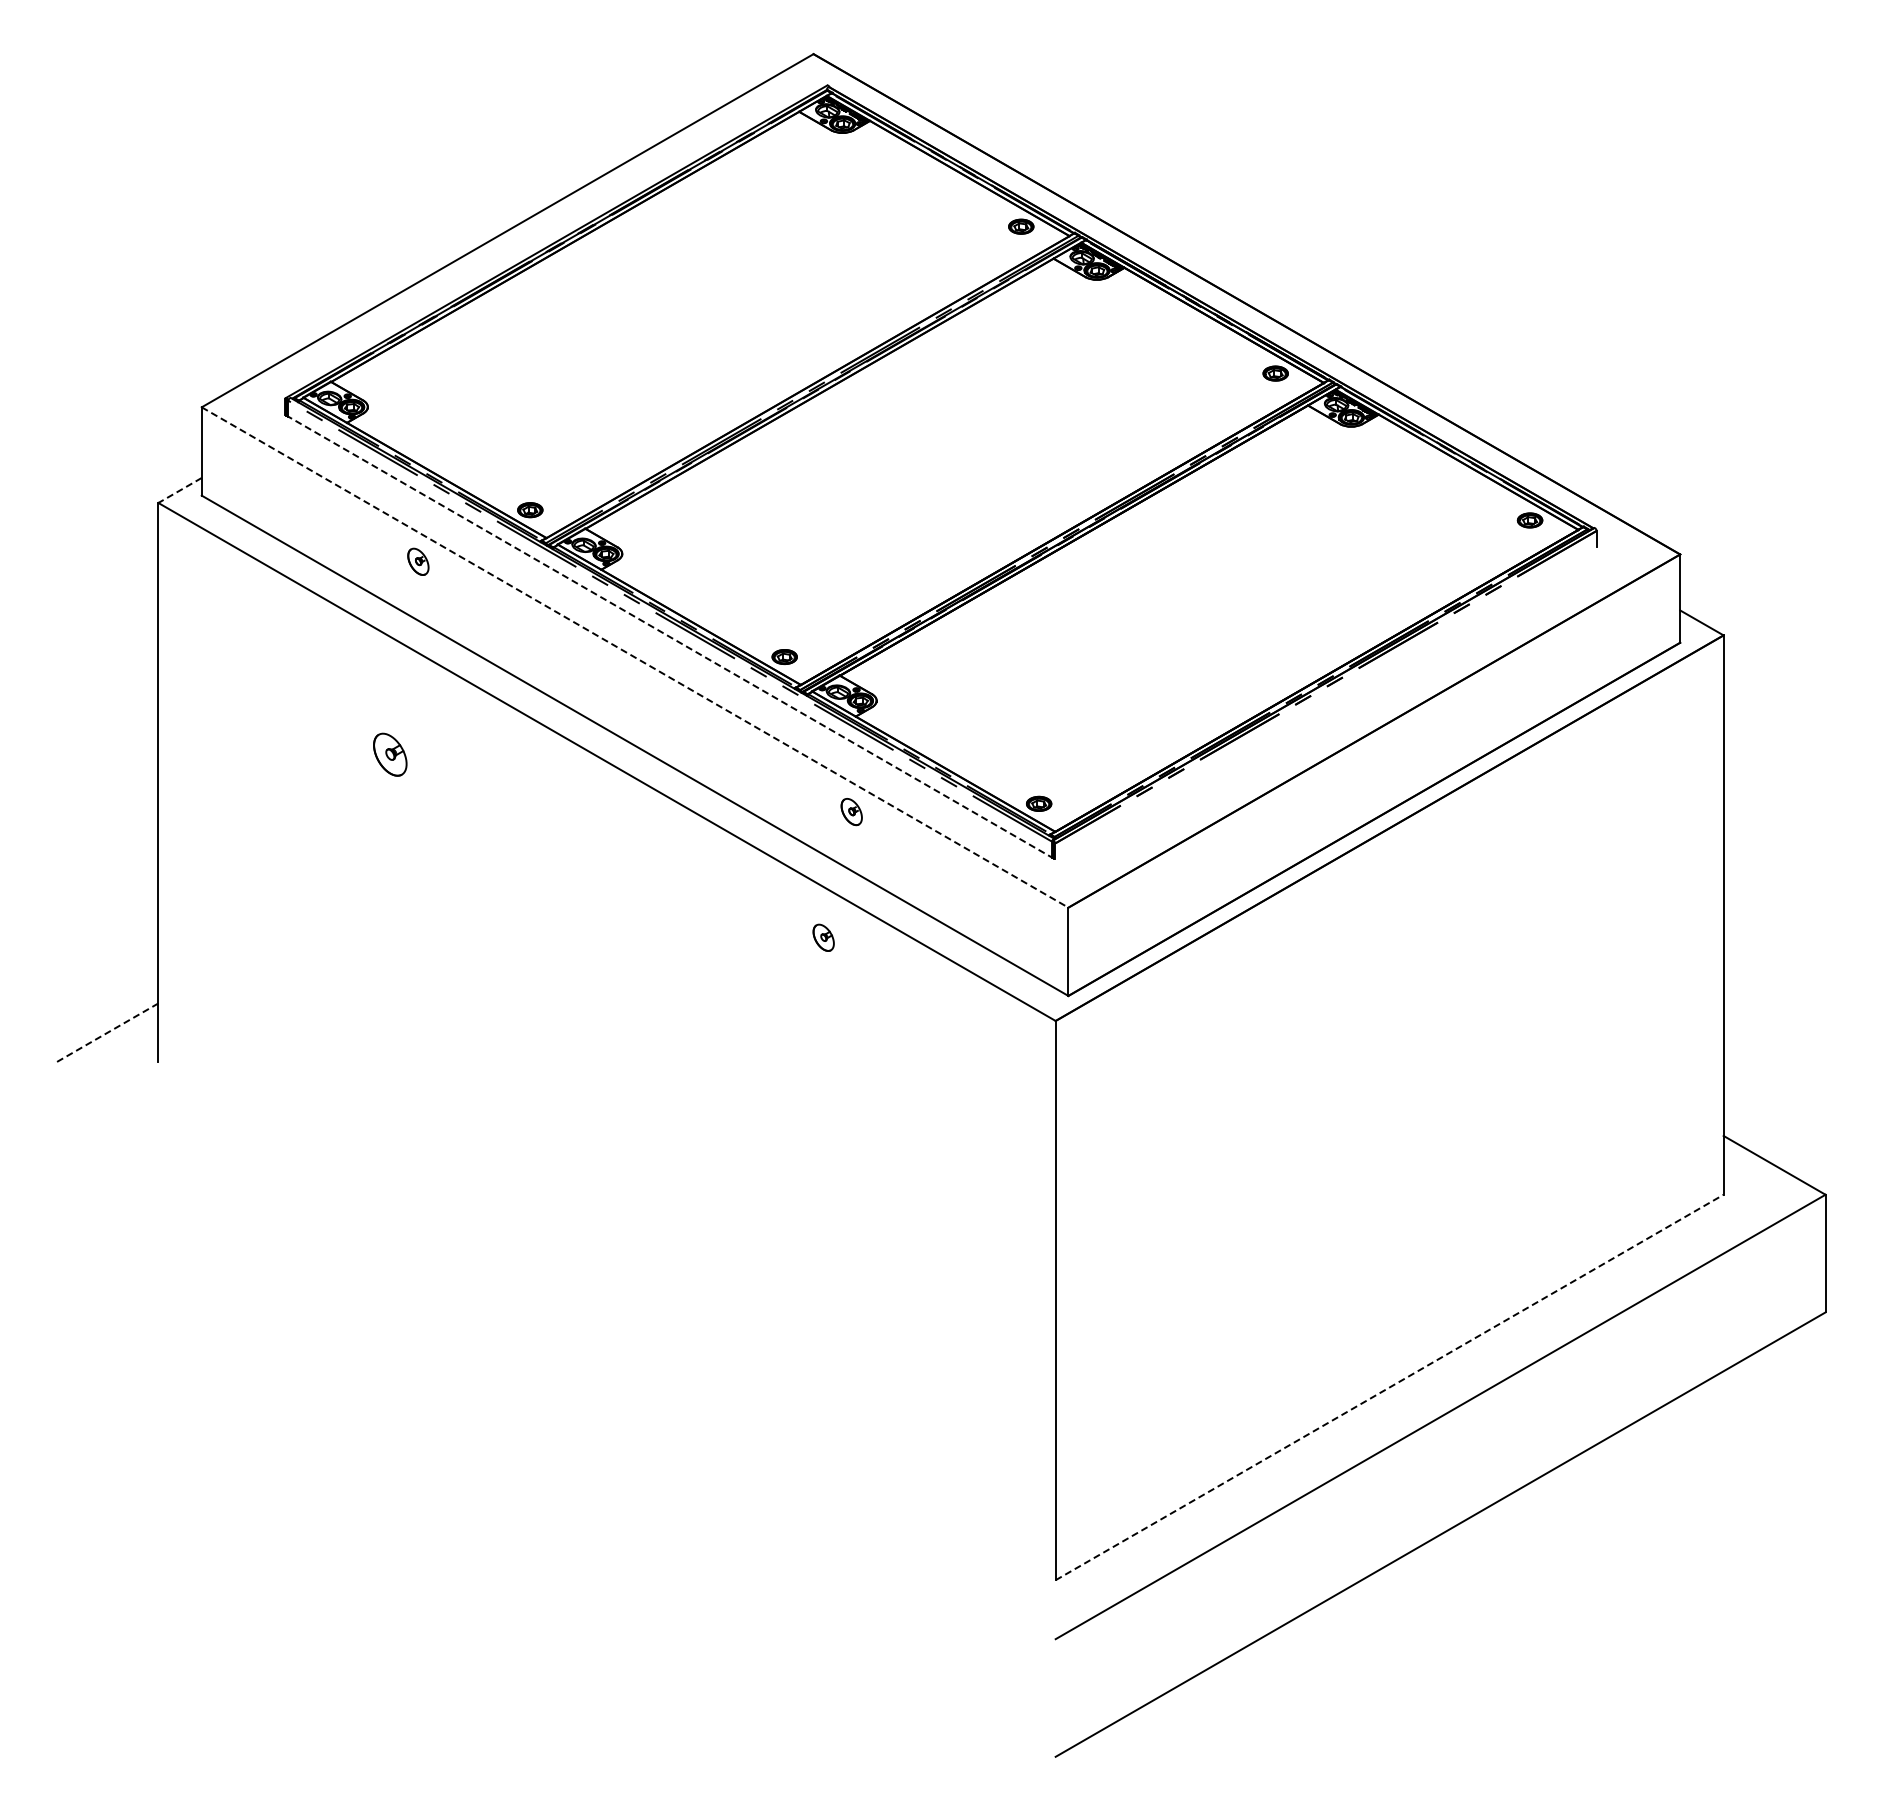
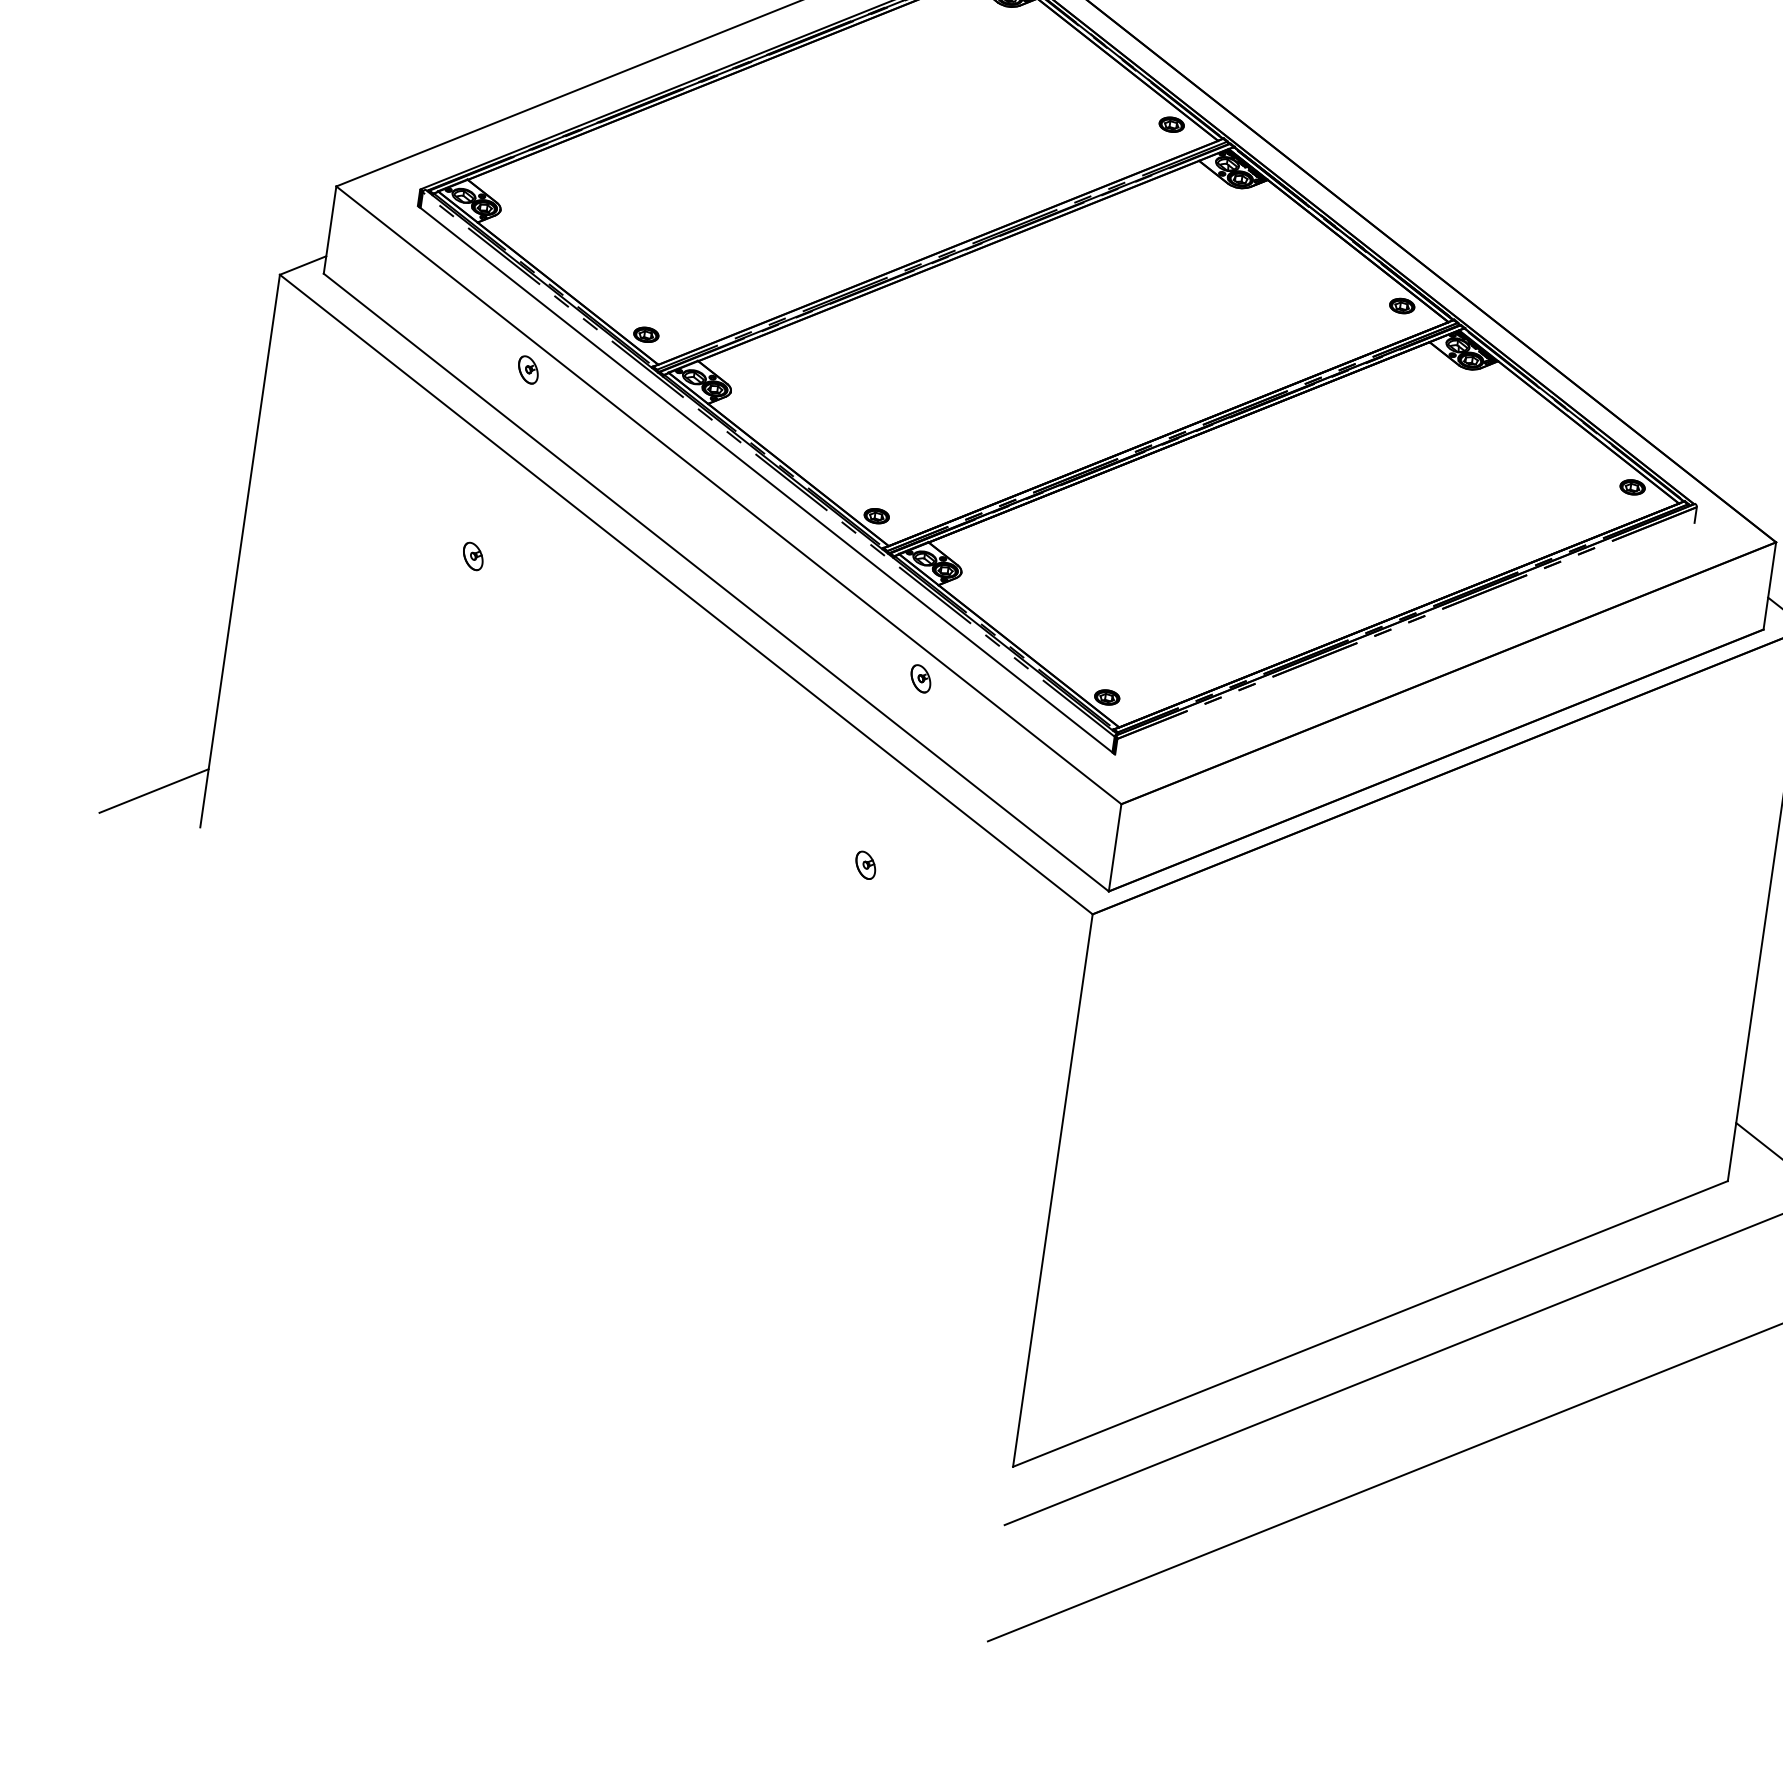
line: (179, 490) -> (302, 265), dashed -> solid
line: (669, 636) -> (765, 479), dashed -> solid
line: (635, 657) -> (729, 495), dashed -> solid
part: (390, 754) -> (473, 556), size x0.62
part: (823, 937) -> (865, 864), moved
line: (107, 1032) -> (154, 790), dashed -> solid
line: (1389, 1387) -> (1370, 1323), dashed -> solid

